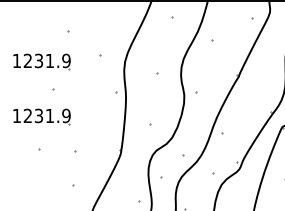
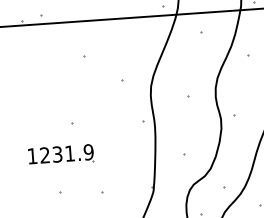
part: (41, 61) -> (56, 92), removed

